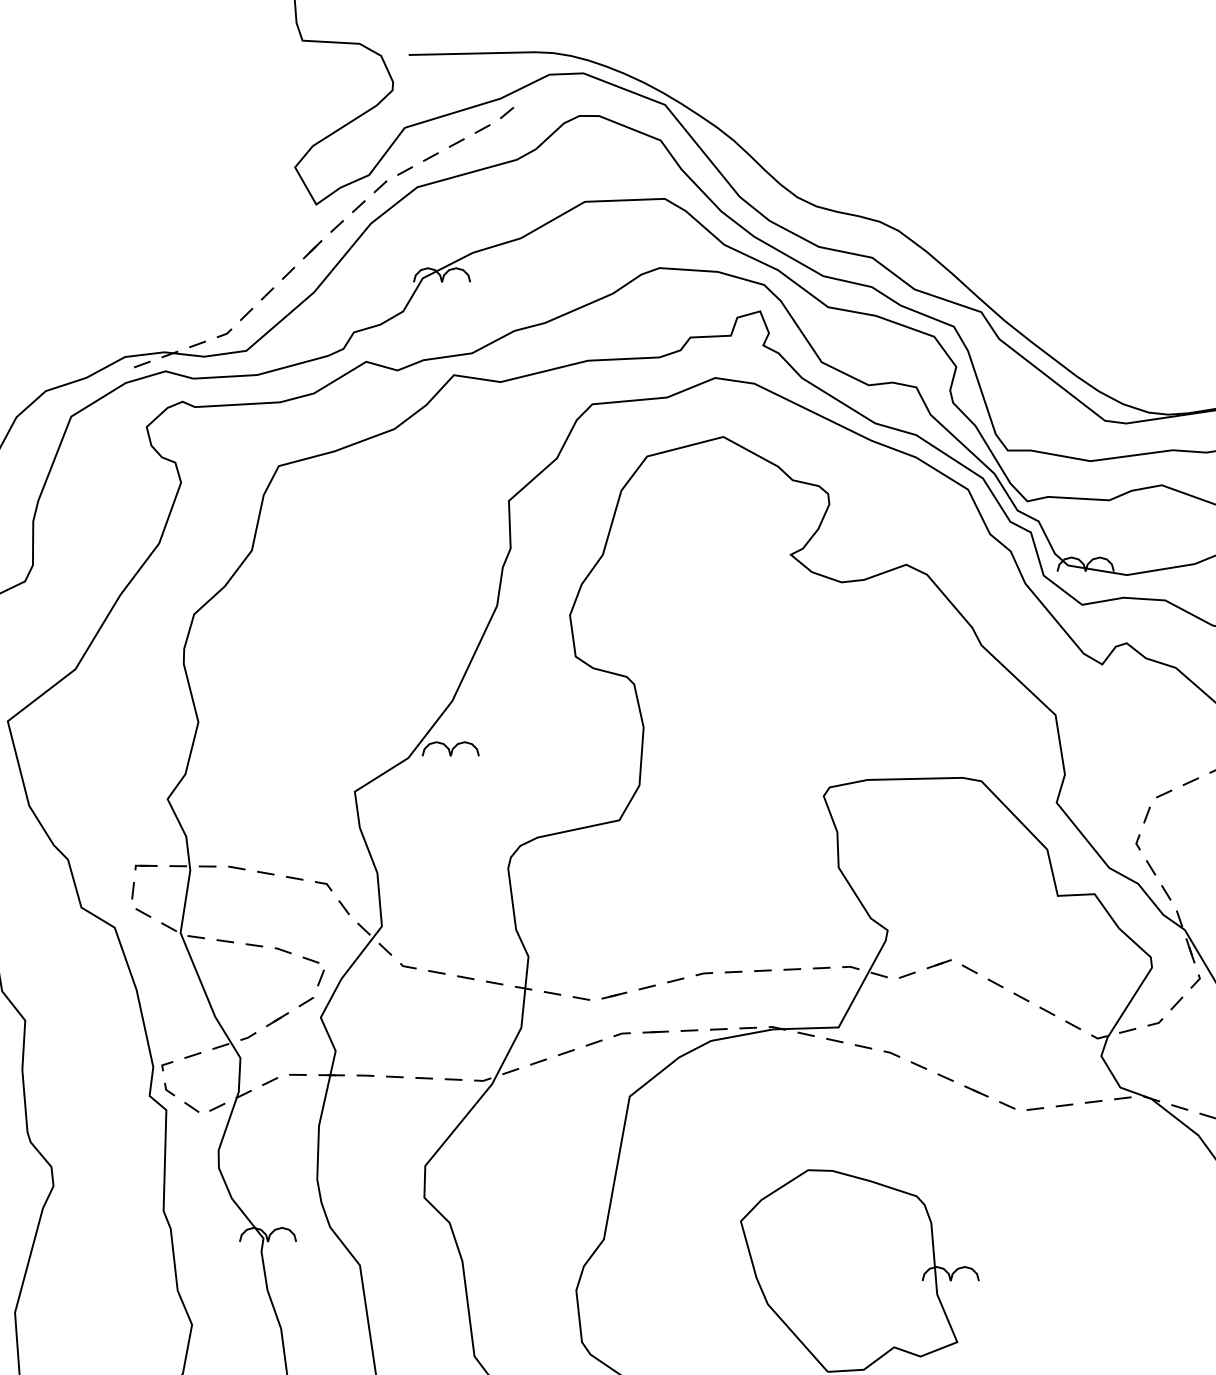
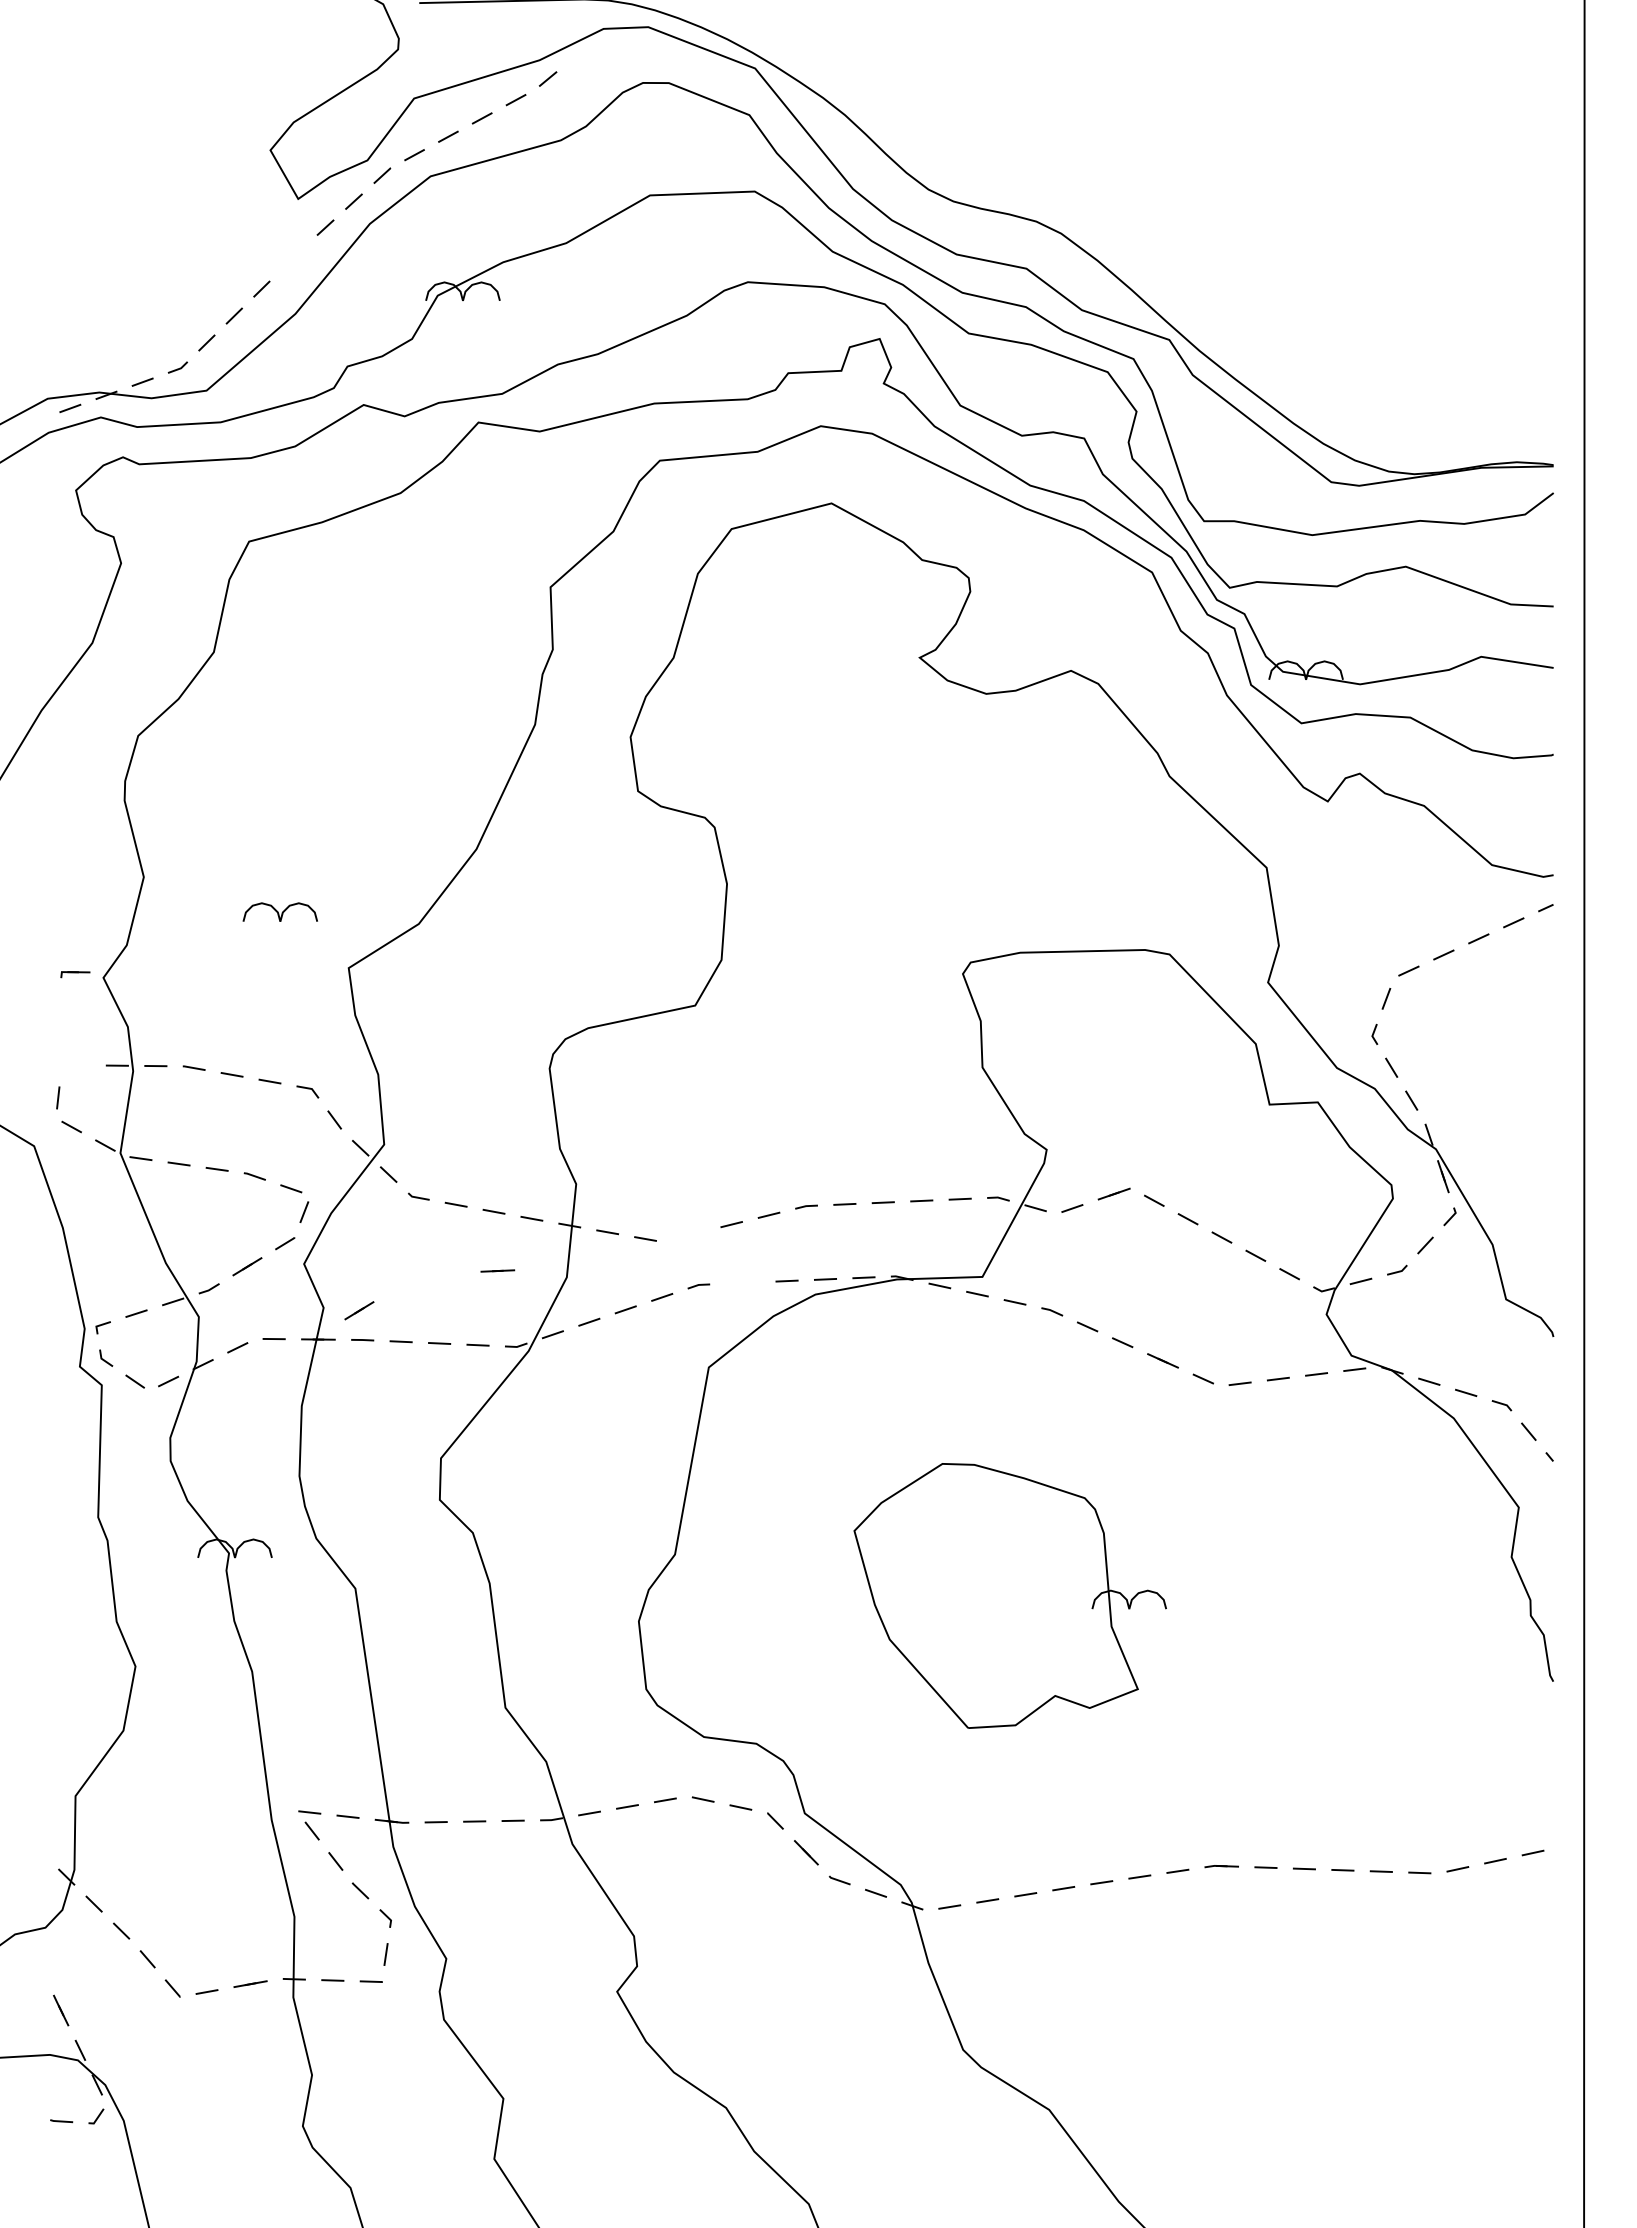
line: (312, 249) -> (293, 257), removed
curve: (449, 748) -> (278, 911), moved
part: (146, 867) -> (75, 974), moved
line: (614, 995) -> (688, 1235), removed
line: (655, 1031) -> (497, 1270), moved
line: (363, 1053) -> (359, 1310), added

